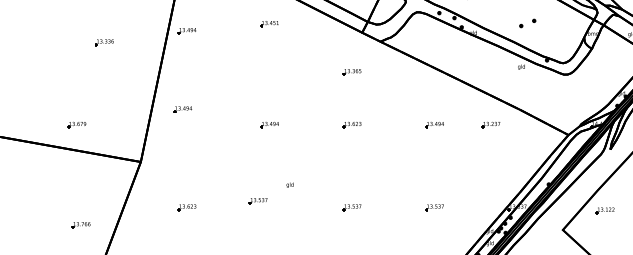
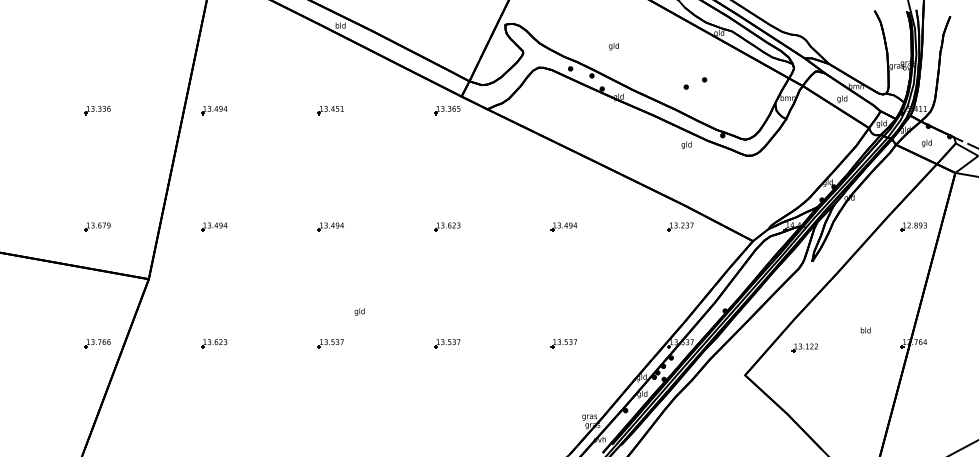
part: (269, 24) -> (330, 110), moved
part: (187, 31) -> (214, 110), moved
part: (352, 72) -> (447, 110), moved
part: (183, 109) -> (214, 226), moved
part: (76, 124) -> (97, 226), moved
part: (490, 124) -> (680, 226), moved
part: (258, 201) -> (330, 343), moved
part: (81, 225) -> (97, 343), moved

